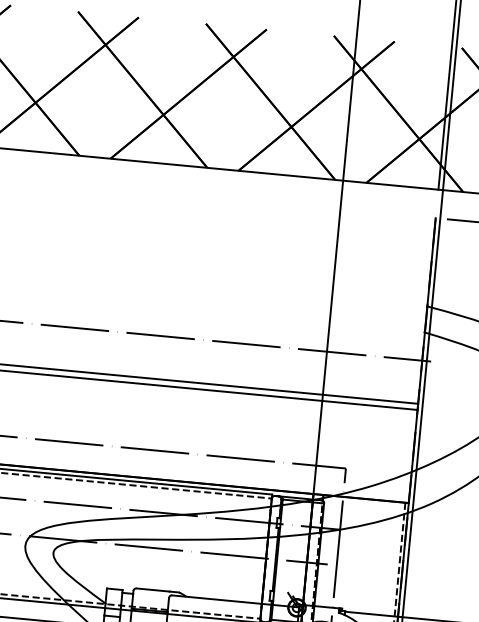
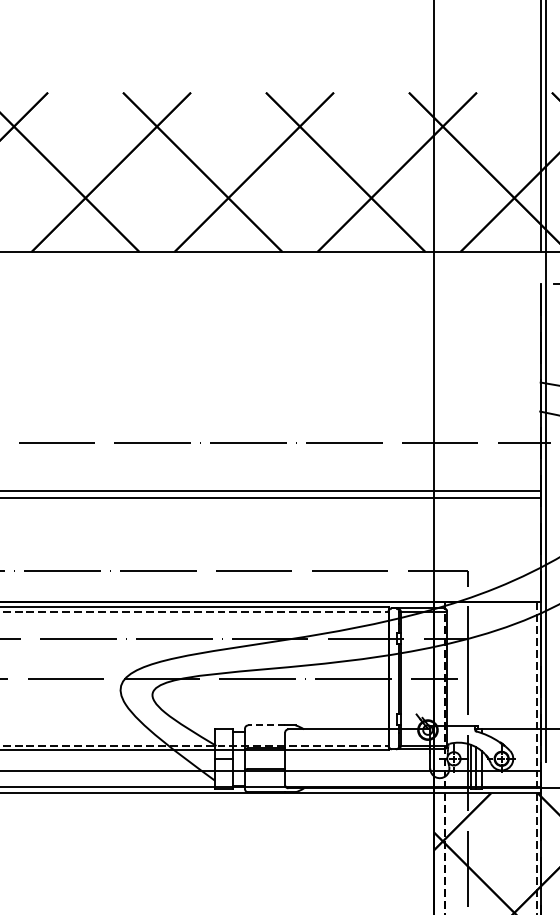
line: (152, 590) -> (266, 725), solid -> dashed

